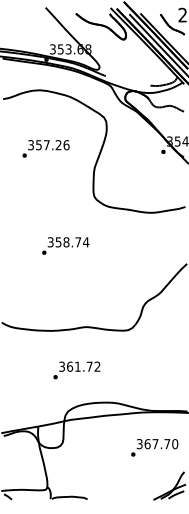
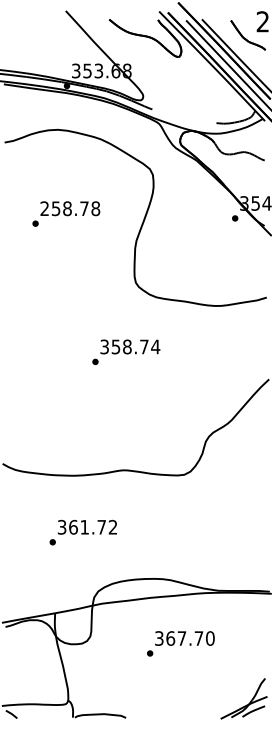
text: (48, 145) -> (69, 209), 357.26 -> 258.78
text: (65, 245) -> (125, 351), moved
text: (76, 370) -> (82, 532), moved
text: (154, 447) -> (180, 643), moved

